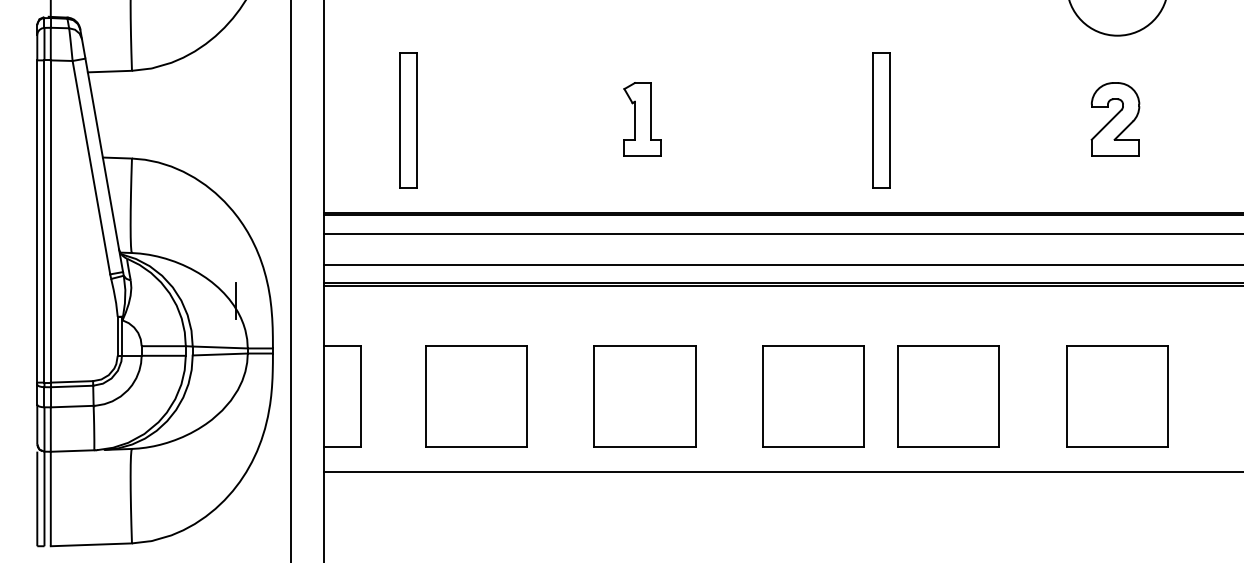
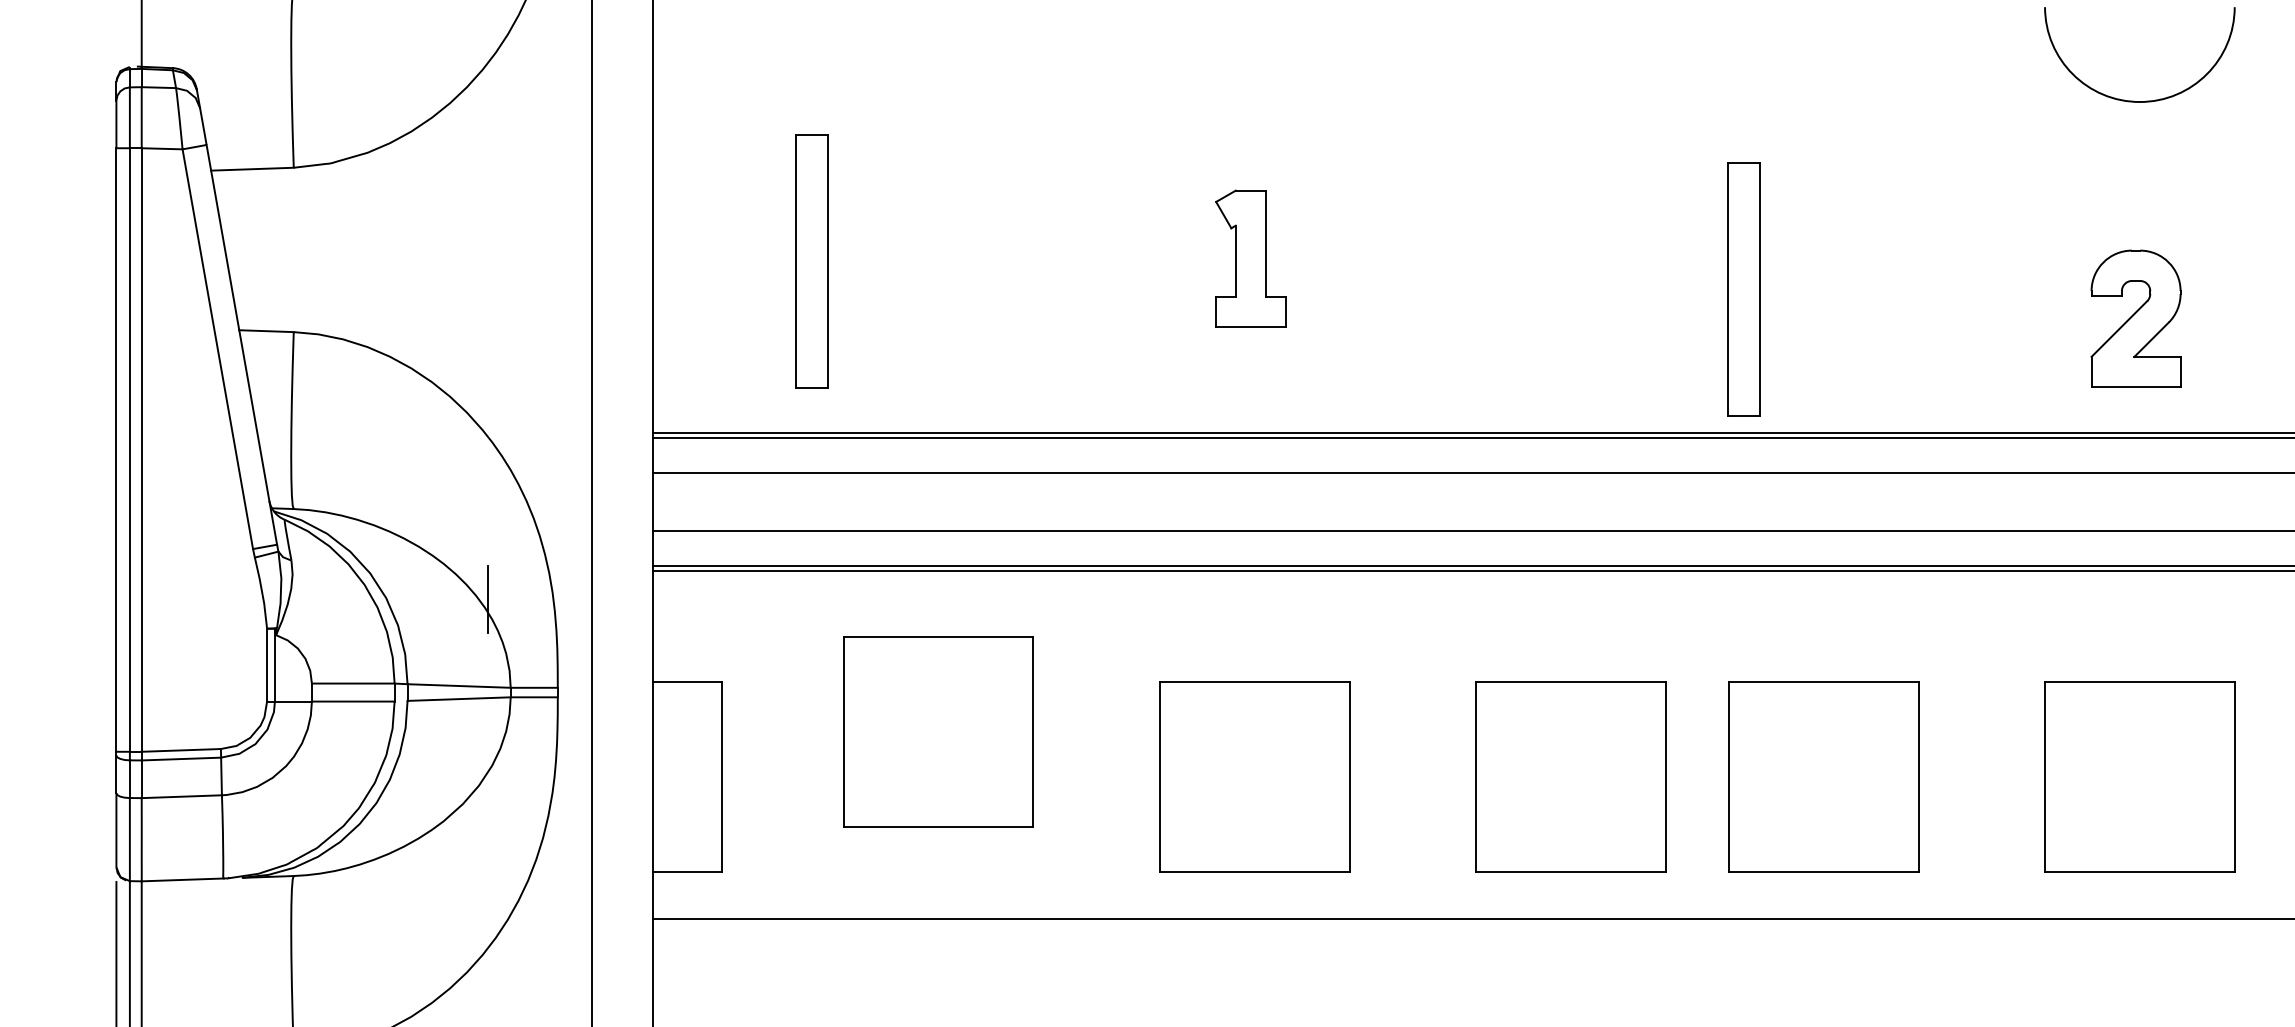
part: (1115, 119) -> (2135, 318), moved
part: (881, 120) -> (1744, 288), moved
part: (476, 396) -> (939, 732), moved

